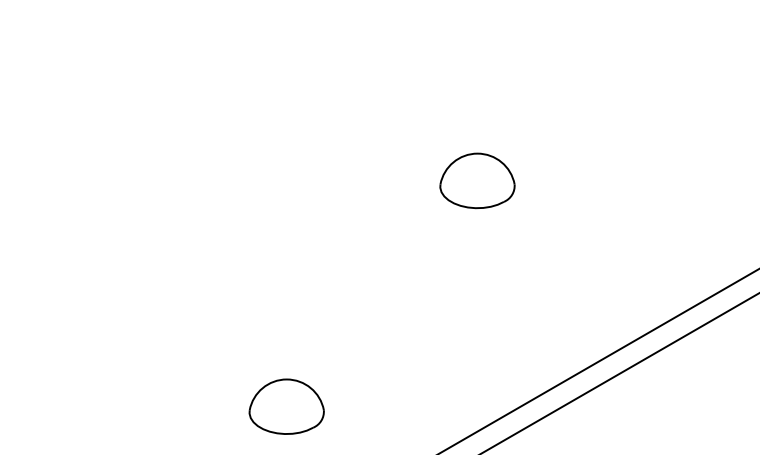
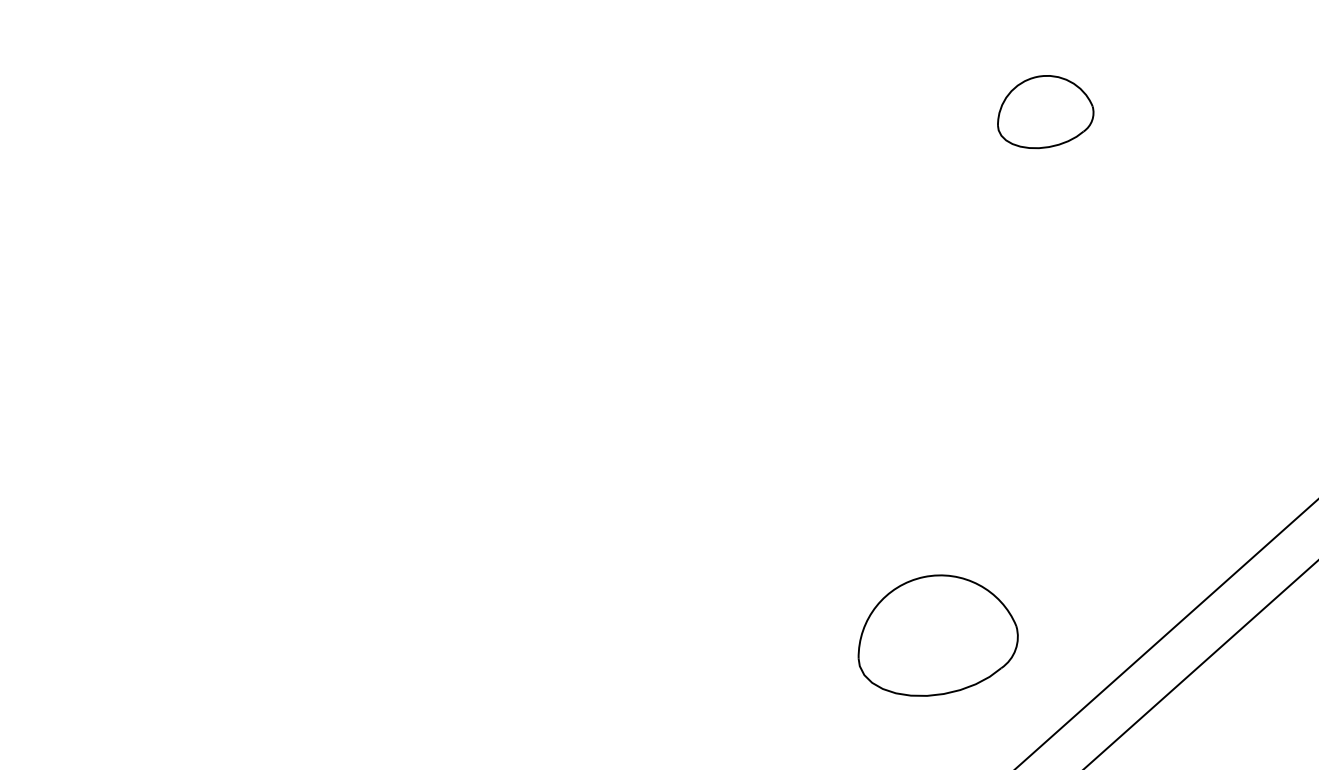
part: (477, 180) -> (1044, 110), size x0.6
part: (286, 406) -> (935, 634), moved

